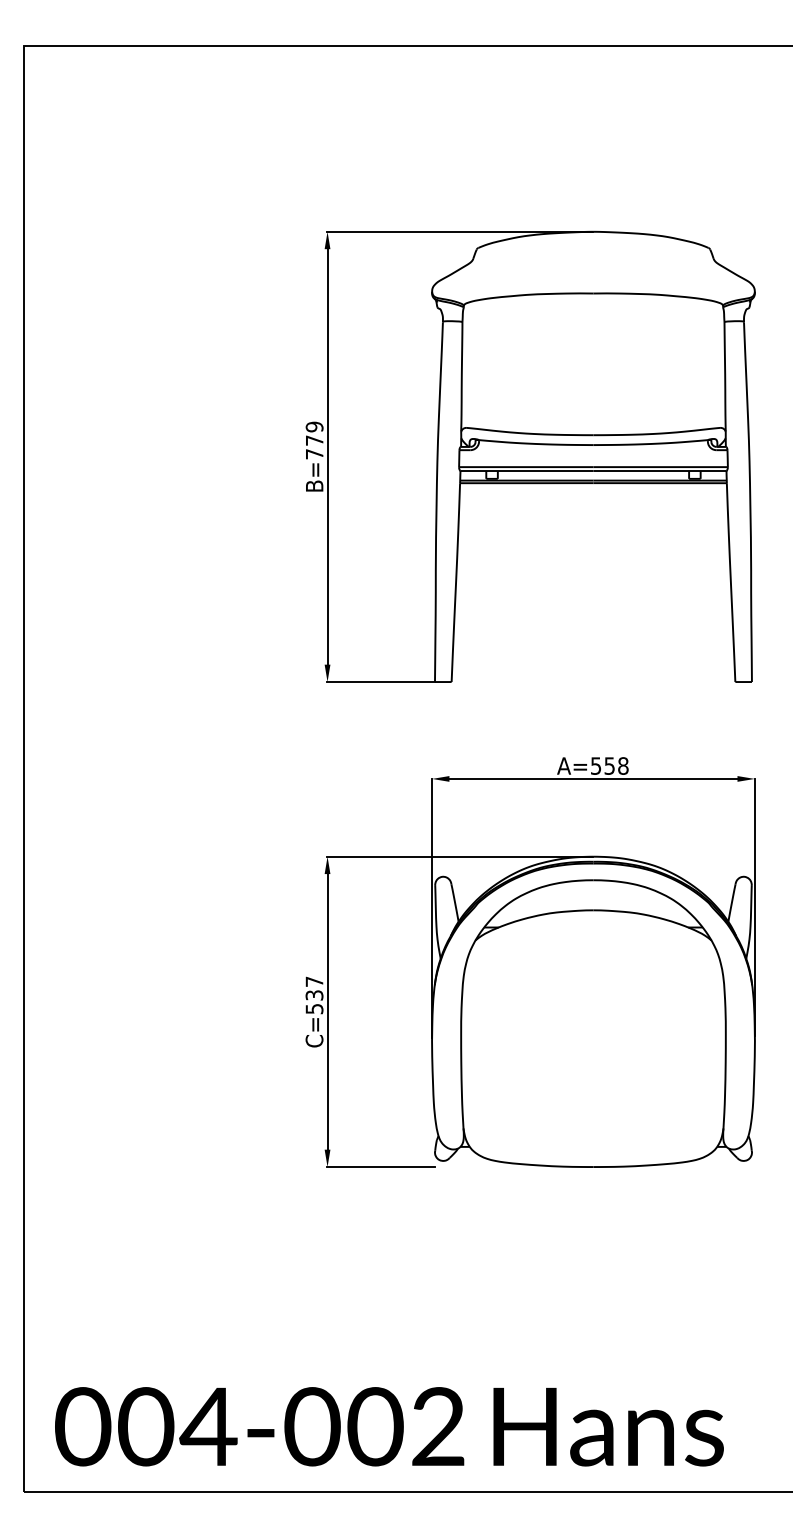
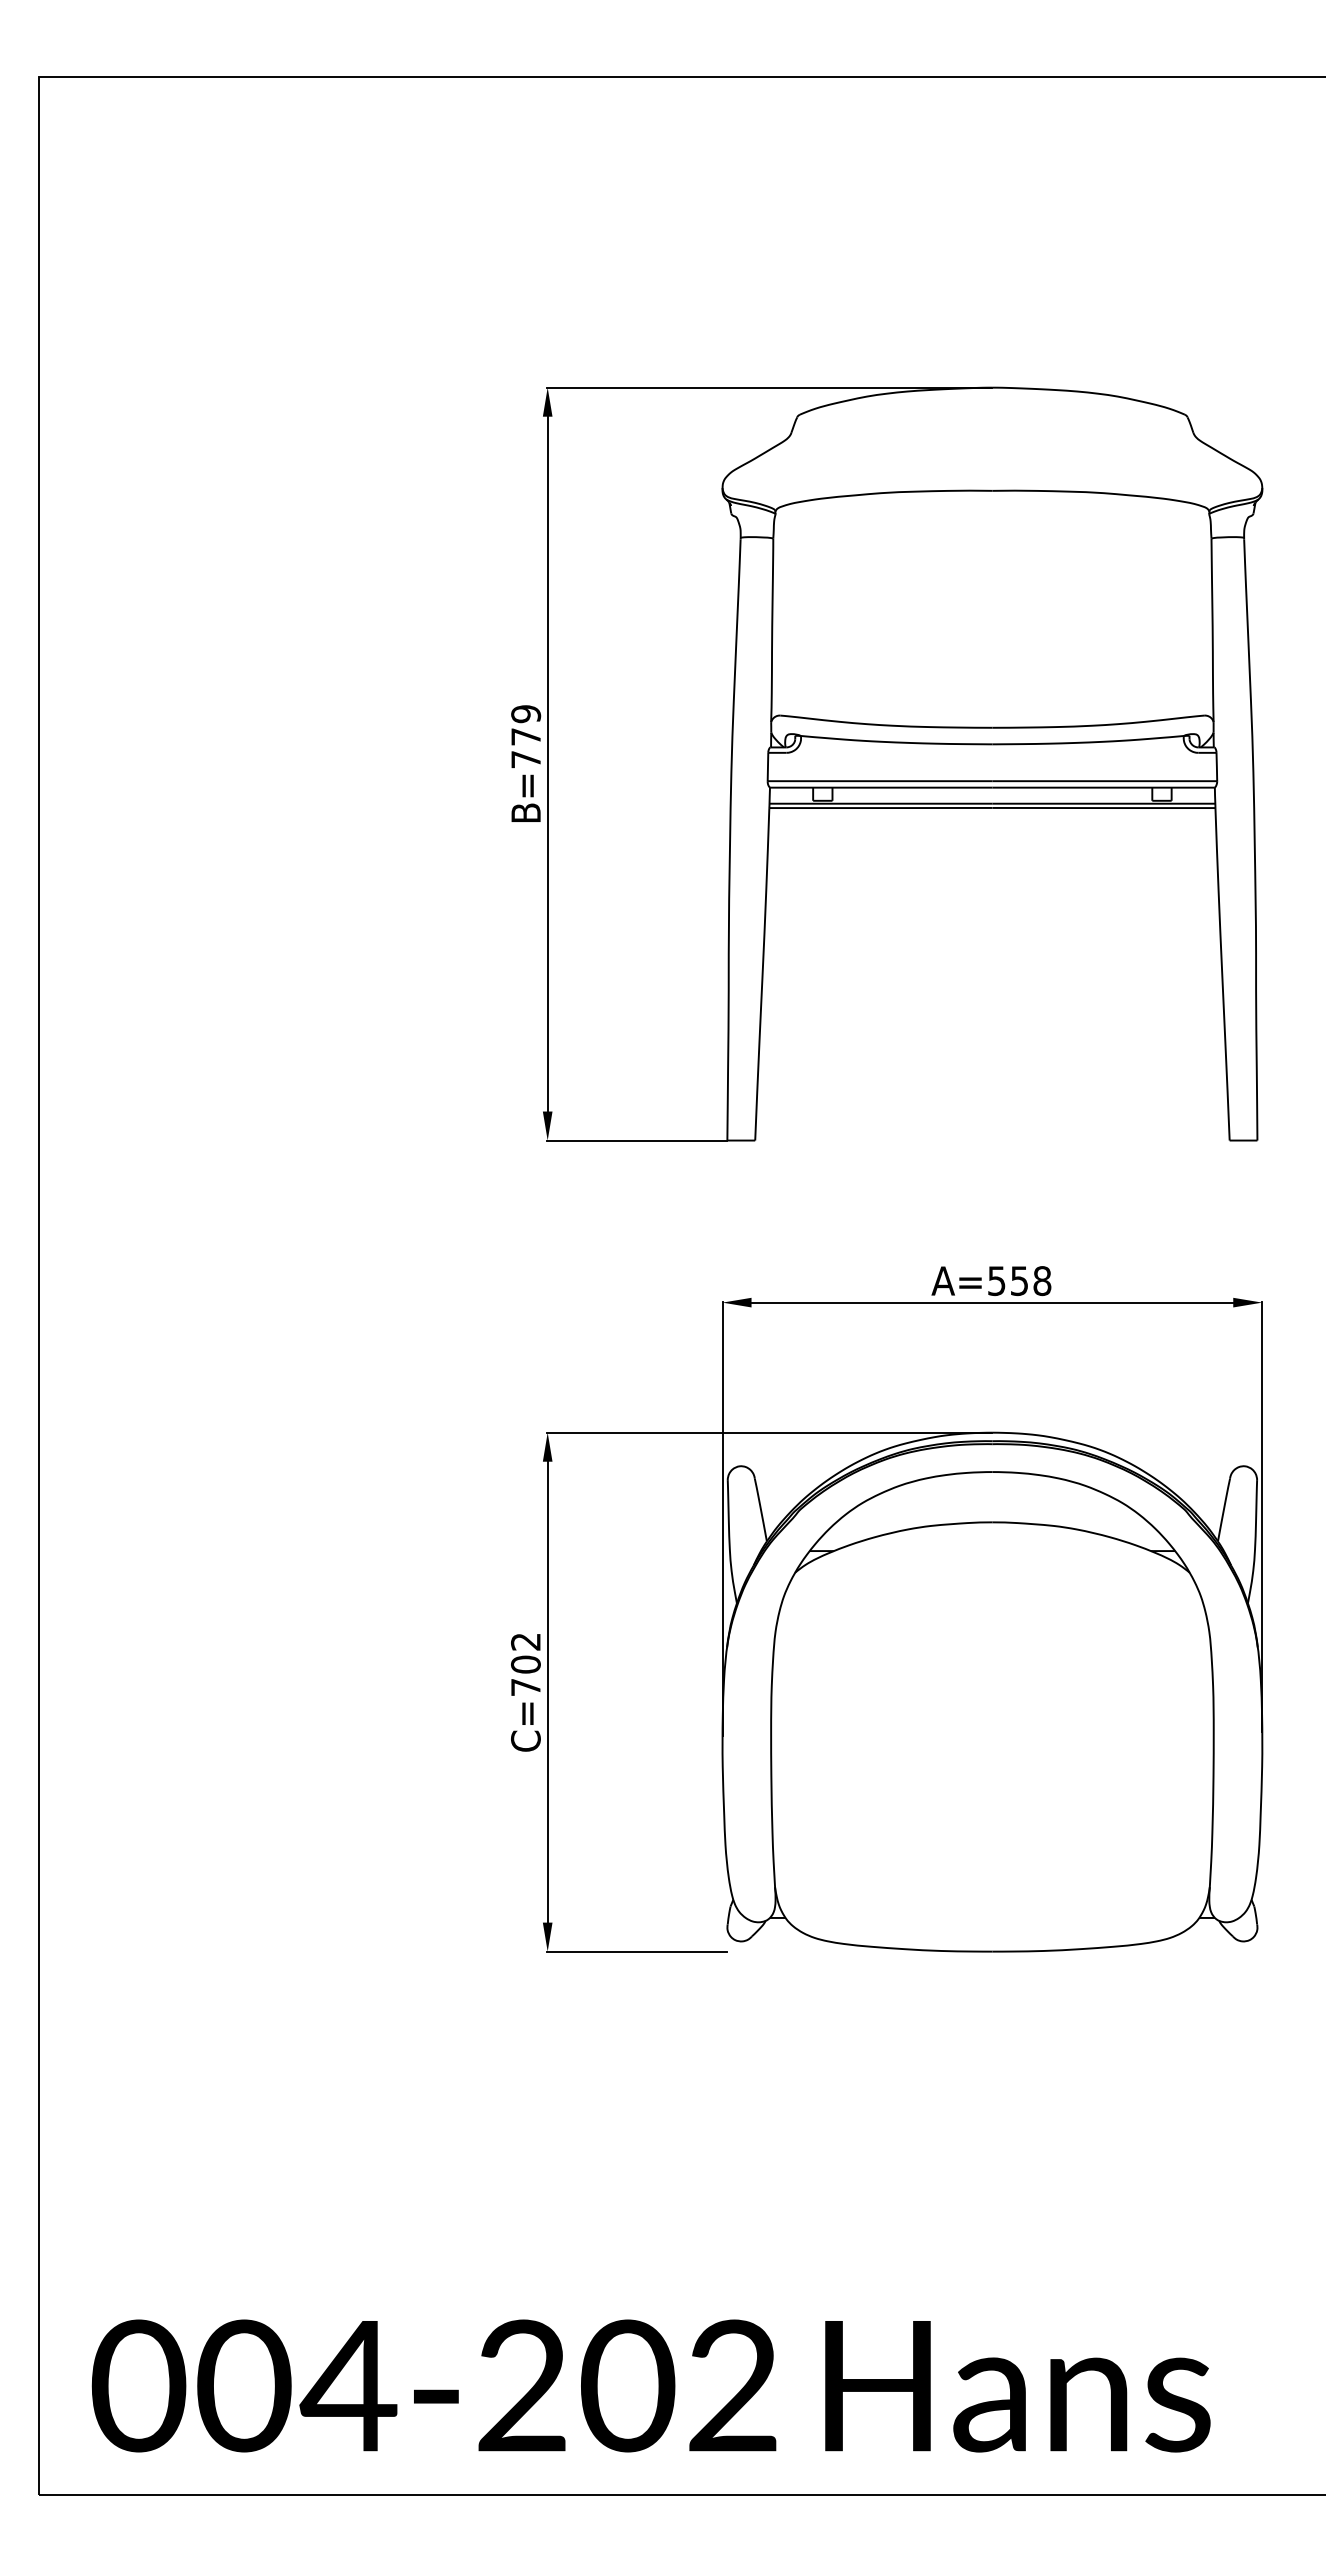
text: (314, 995) -> (525, 1664), C=537 -> C=702
text: (312, 1426) -> (522, 2385), 004-002 -> 004-202

